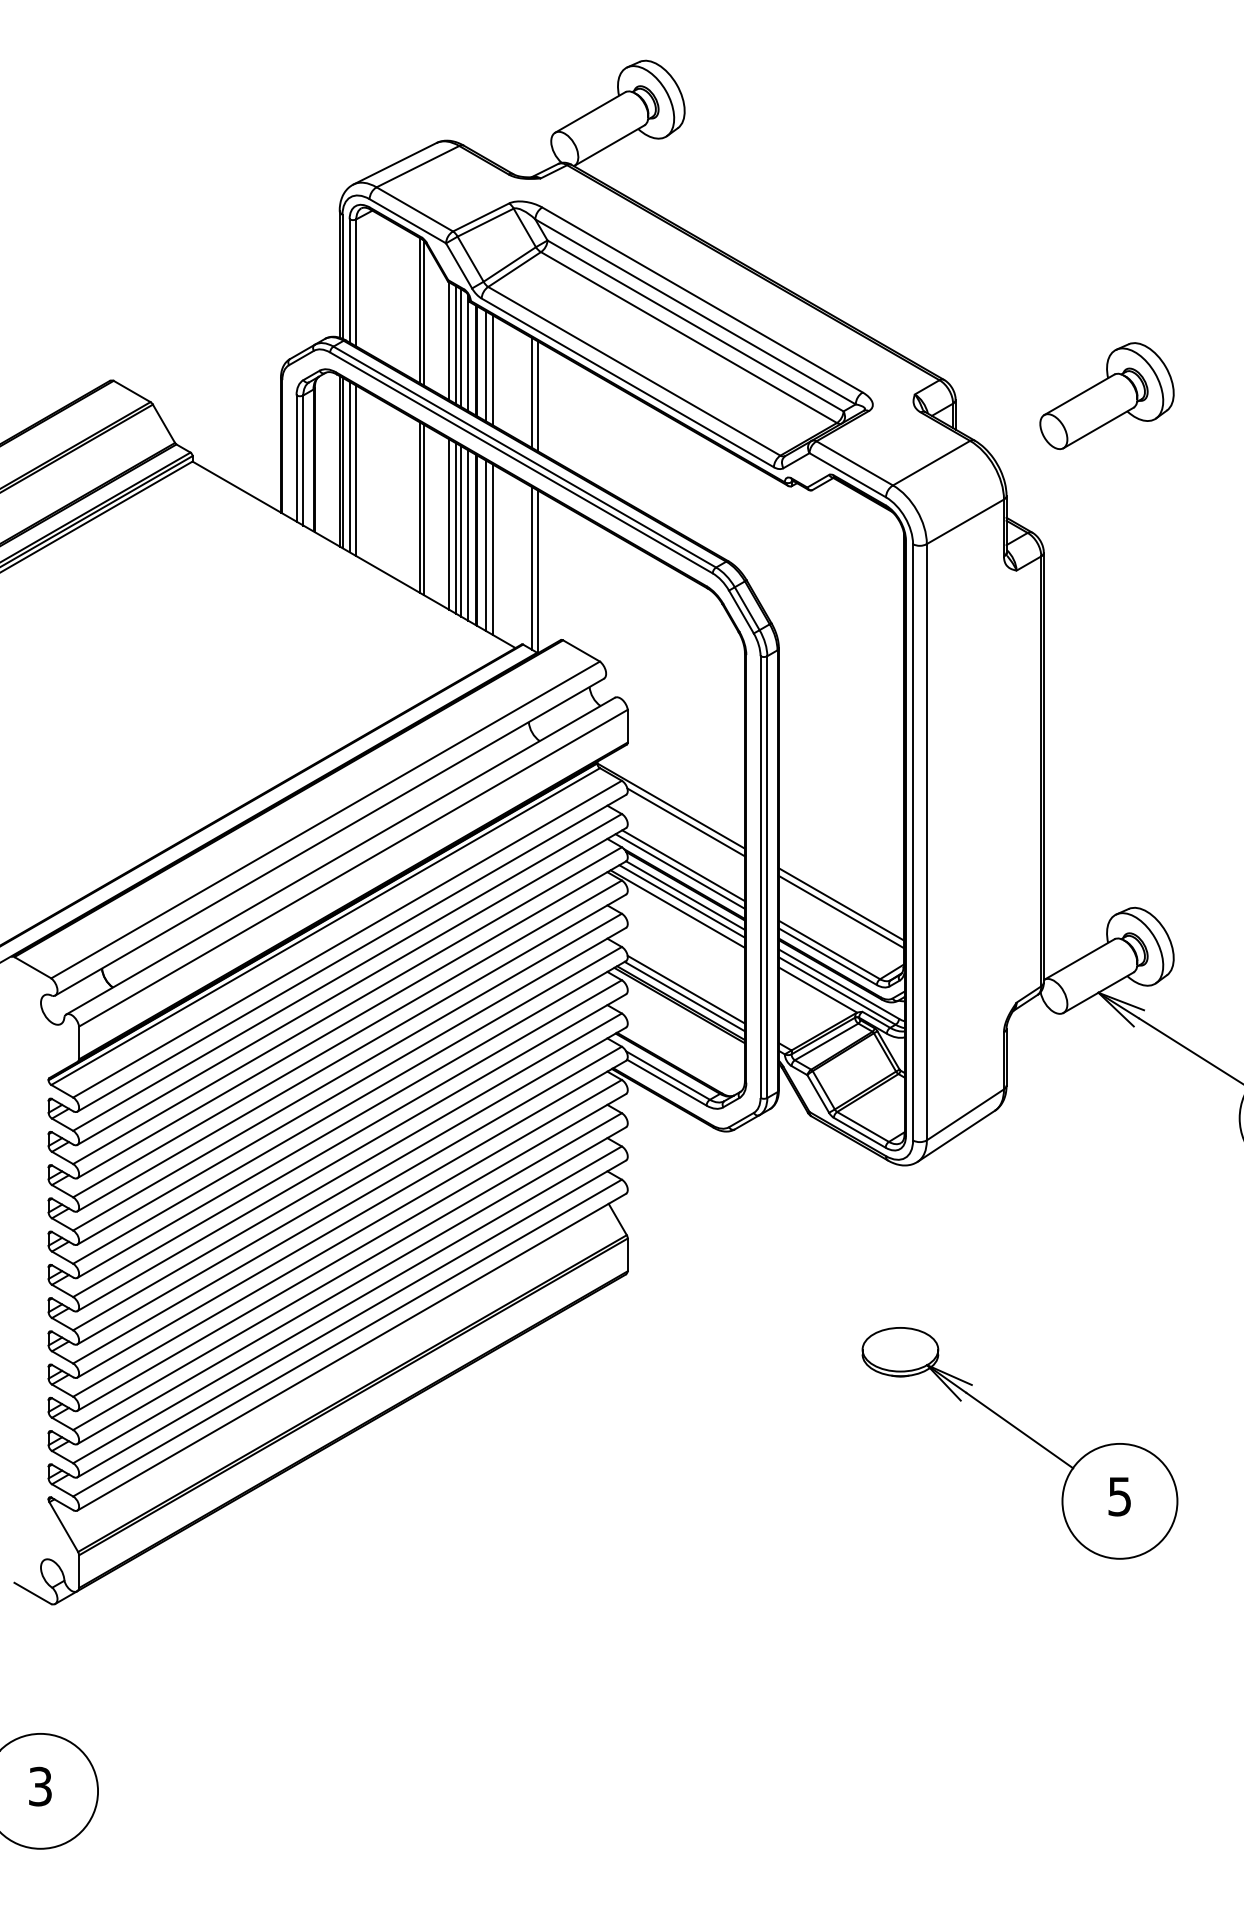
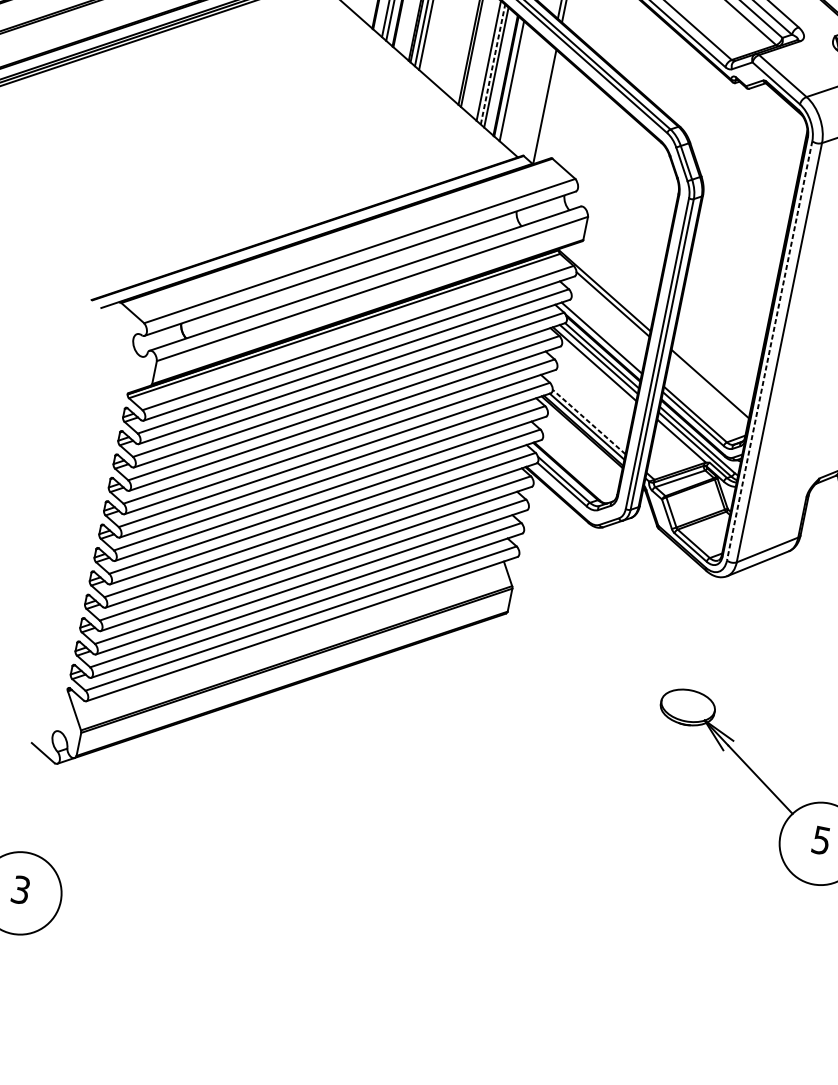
line: (455, 527) -> (492, 64), solid -> dashed
line: (467, 535) -> (500, 71), removed
line: (492, 549) -> (515, 84), removed
line: (531, 567) -> (540, 103), removed
line: (913, 842) -> (769, 351), solid -> dashed
line: (683, 865) -> (604, 334), removed
line: (840, 911) -> (708, 389), removed
line: (686, 989) -> (589, 421), solid -> dashed

